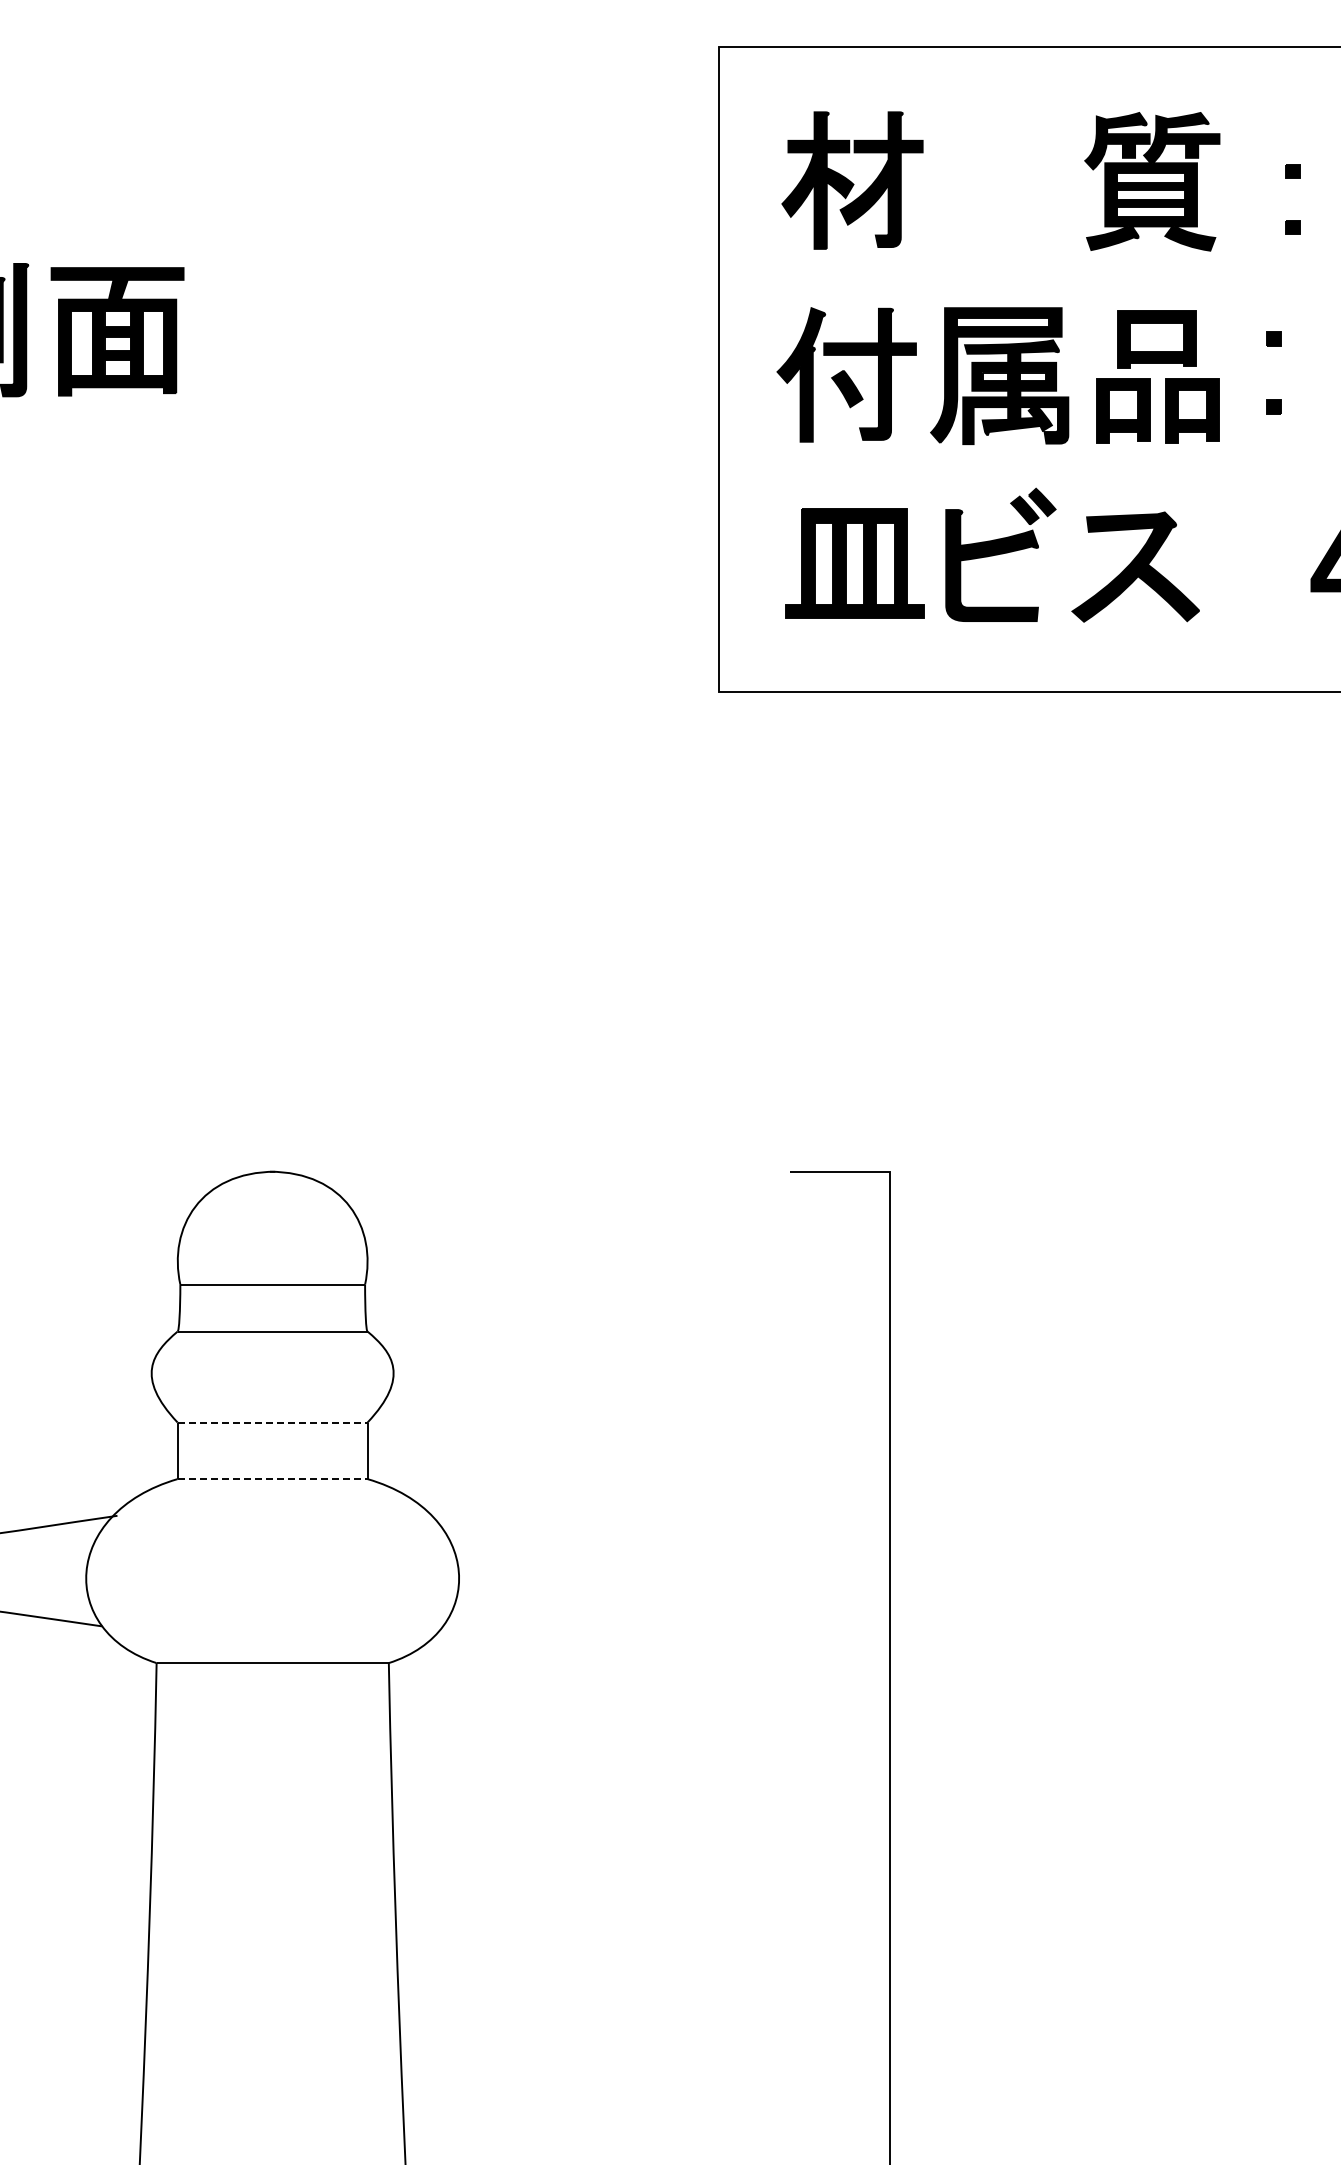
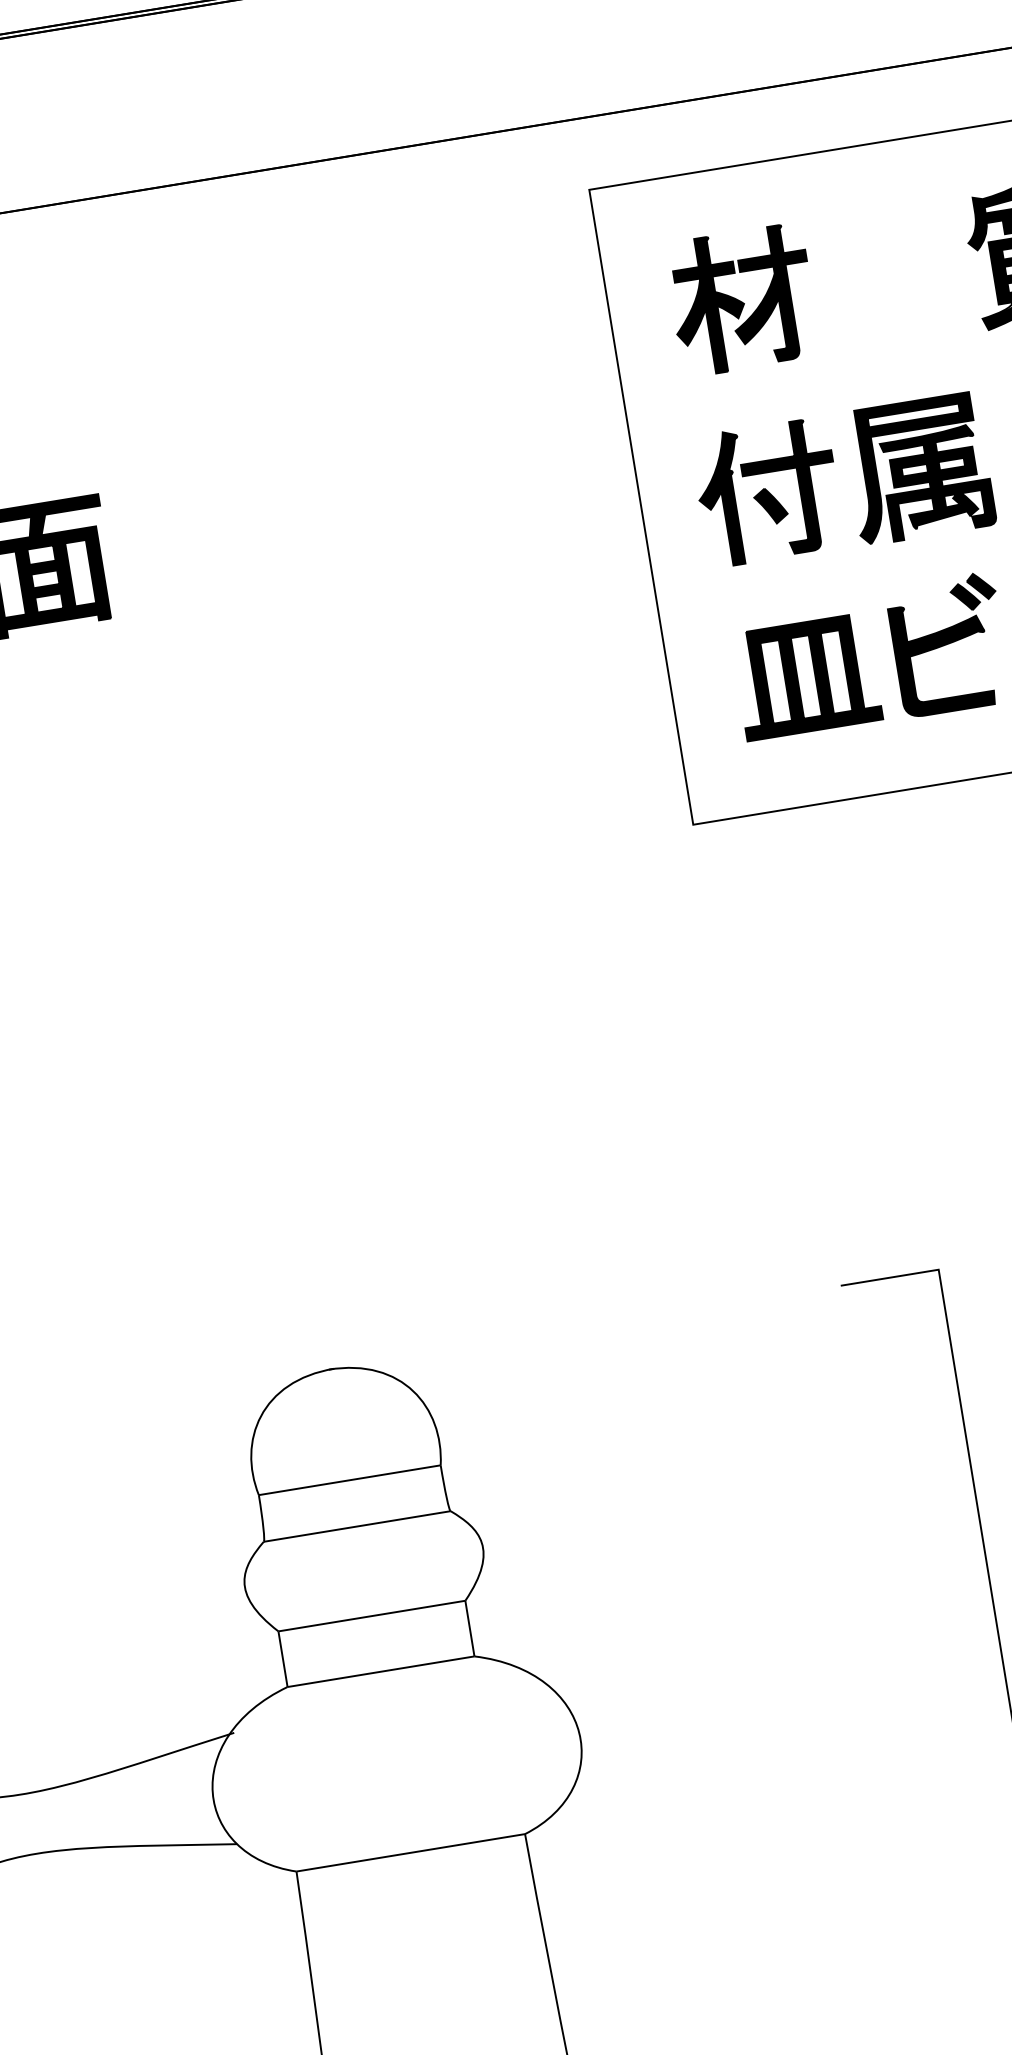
line: (272, 1422) -> (371, 1616), dashed -> solid
line: (272, 1479) -> (380, 1672), dashed -> solid

